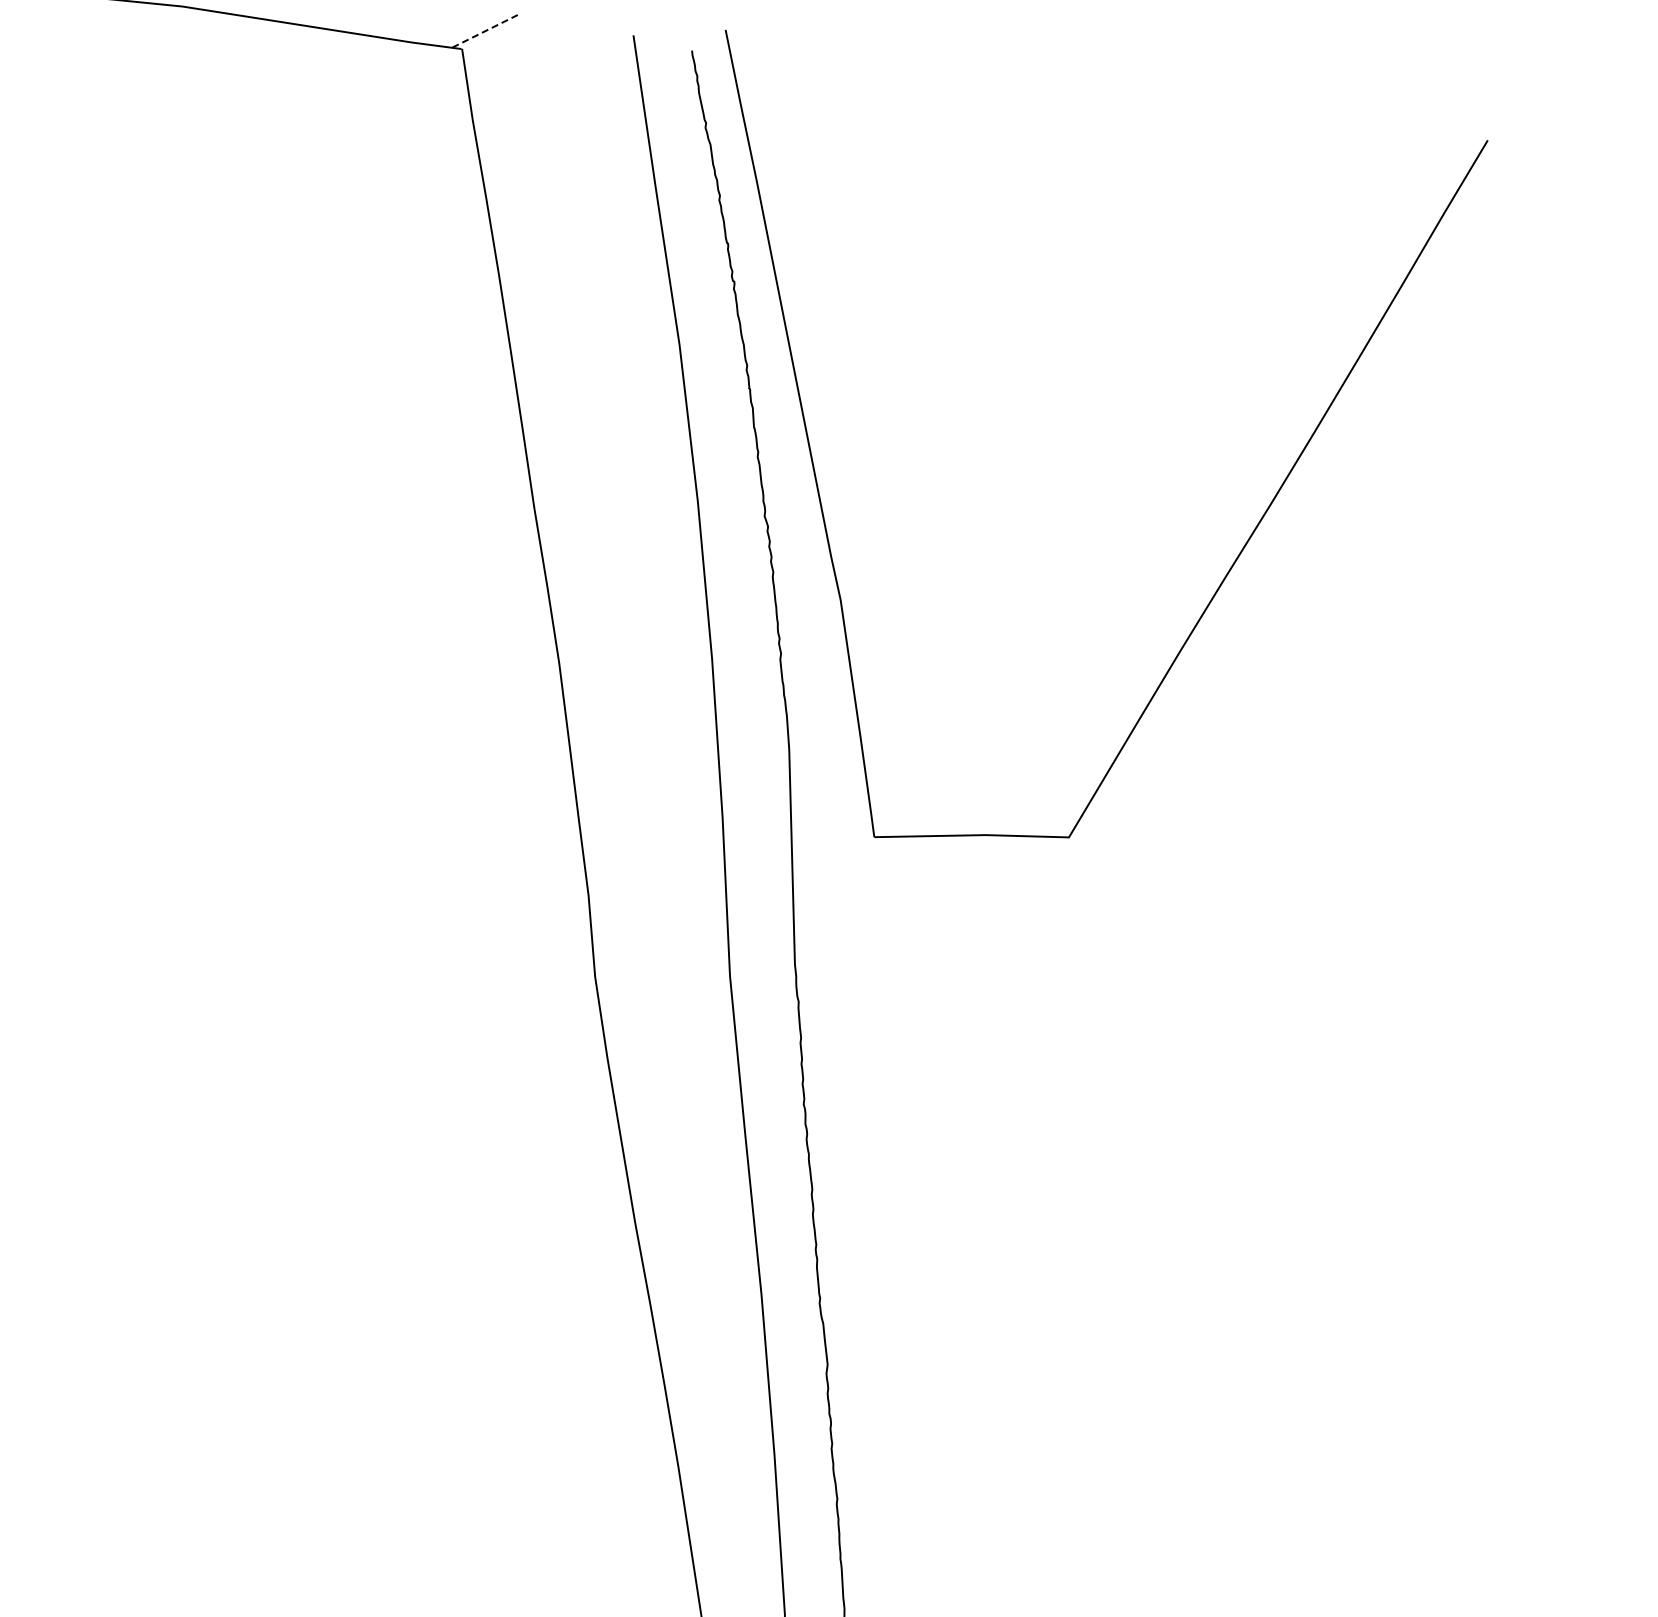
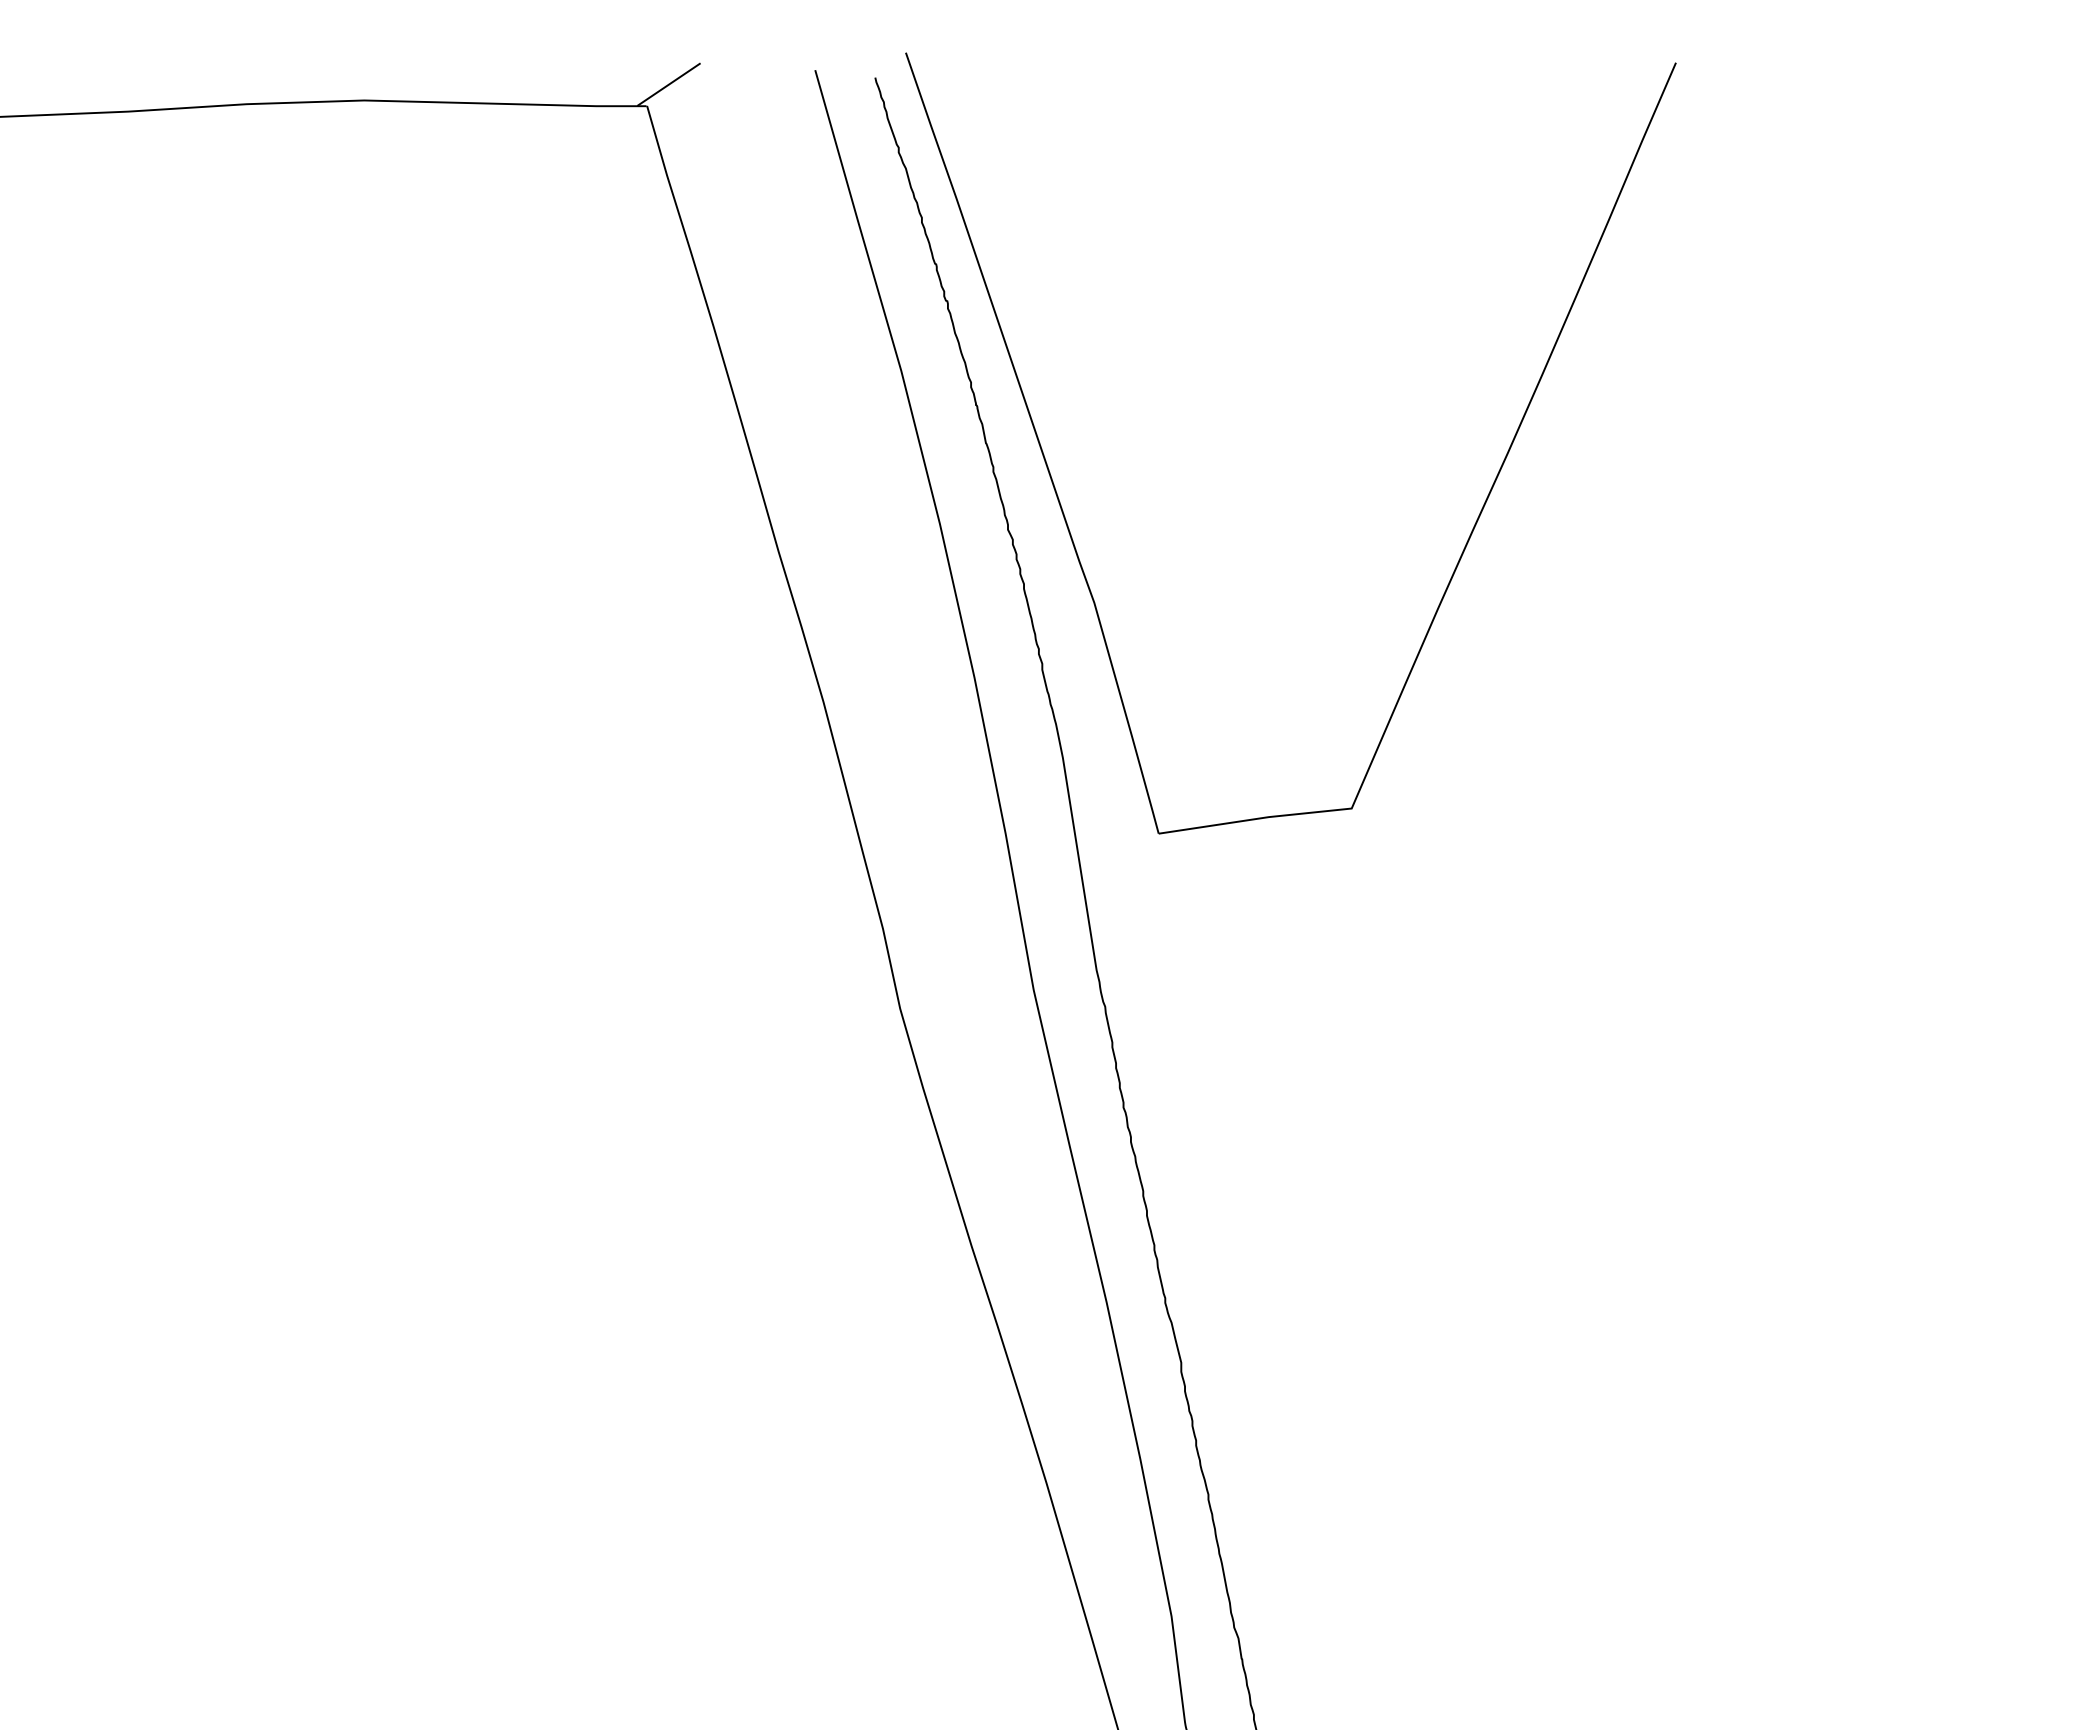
line: (487, 30) -> (669, 84), dashed -> solid

